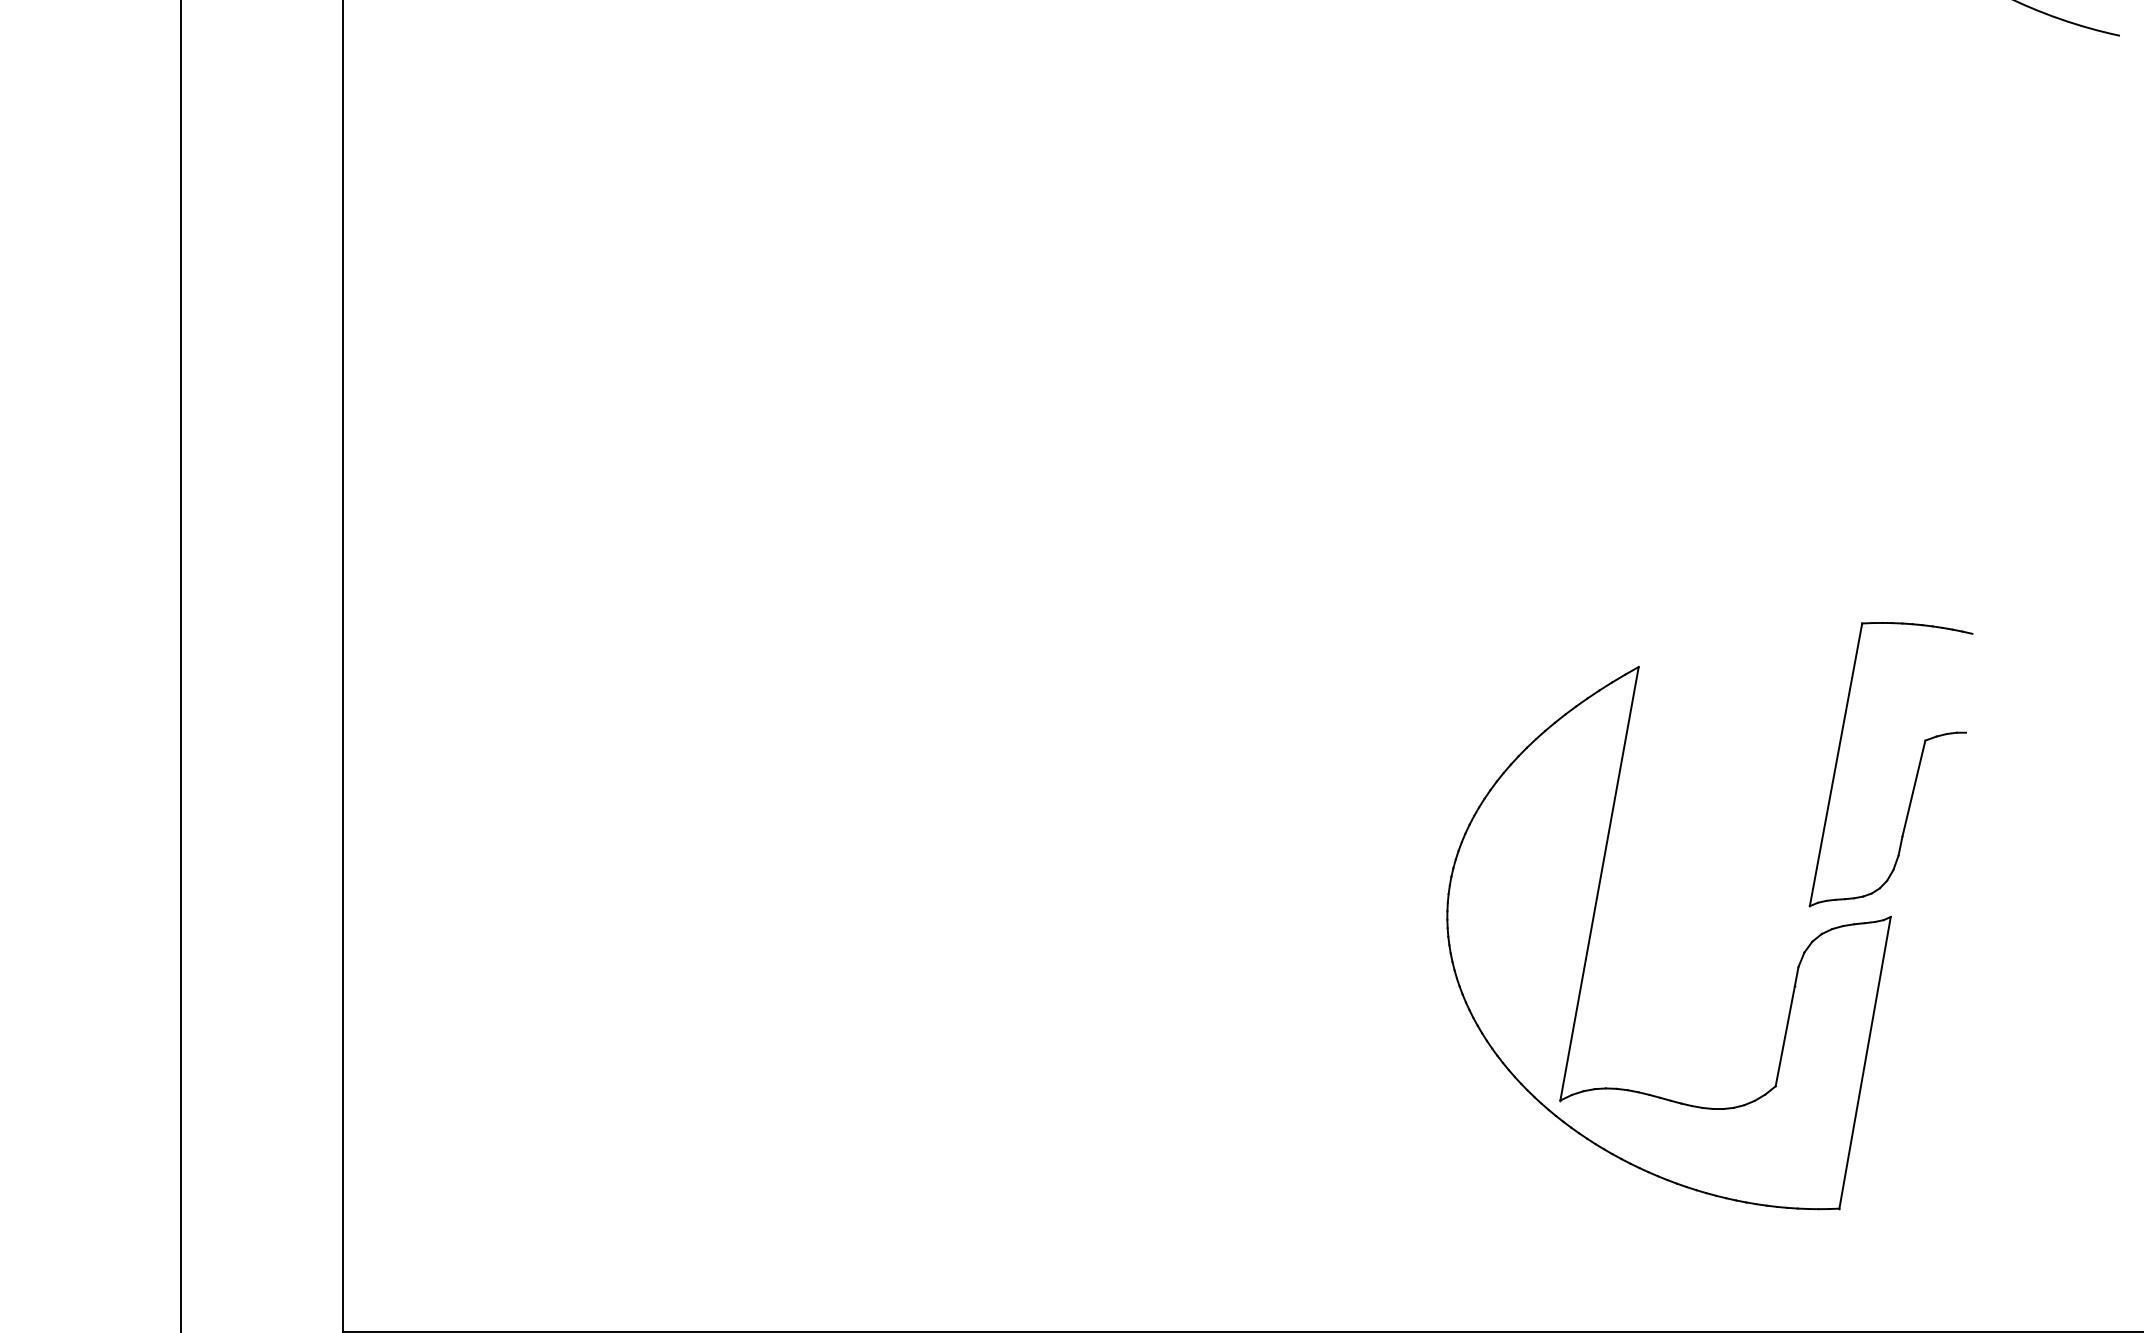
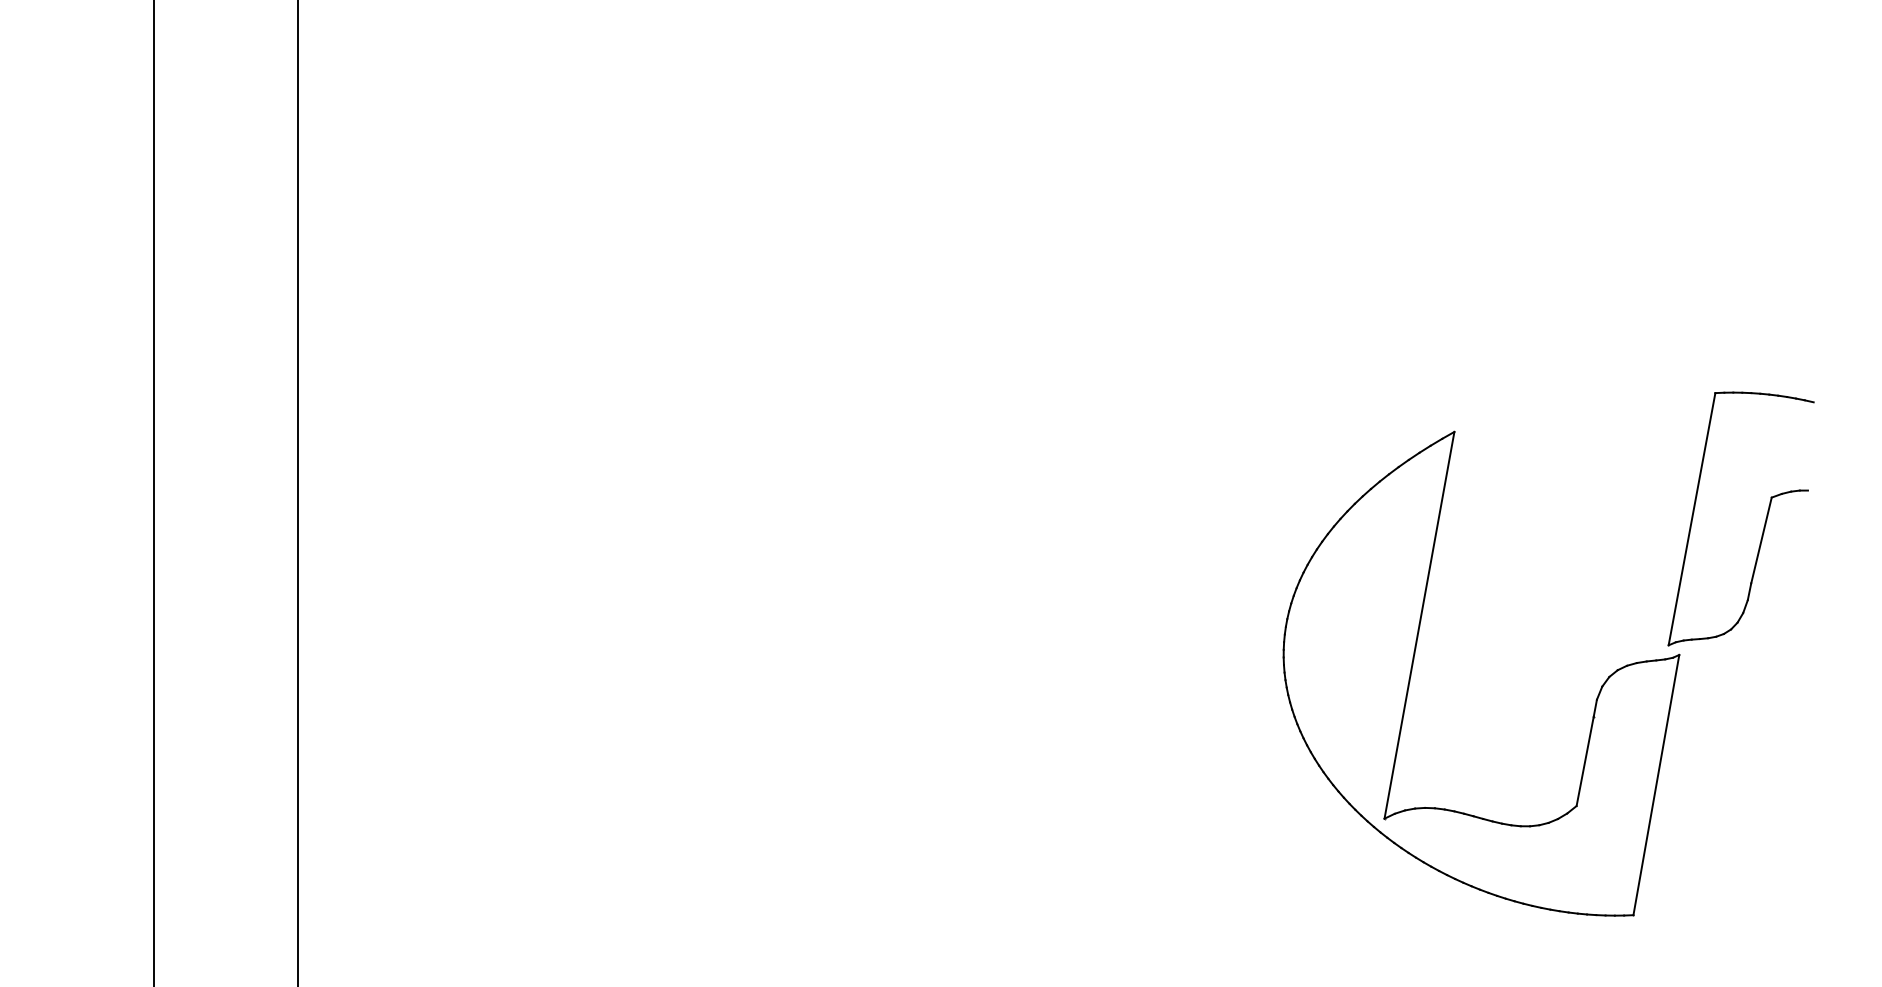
part: (1916, 772) -> (1763, 526), moved

